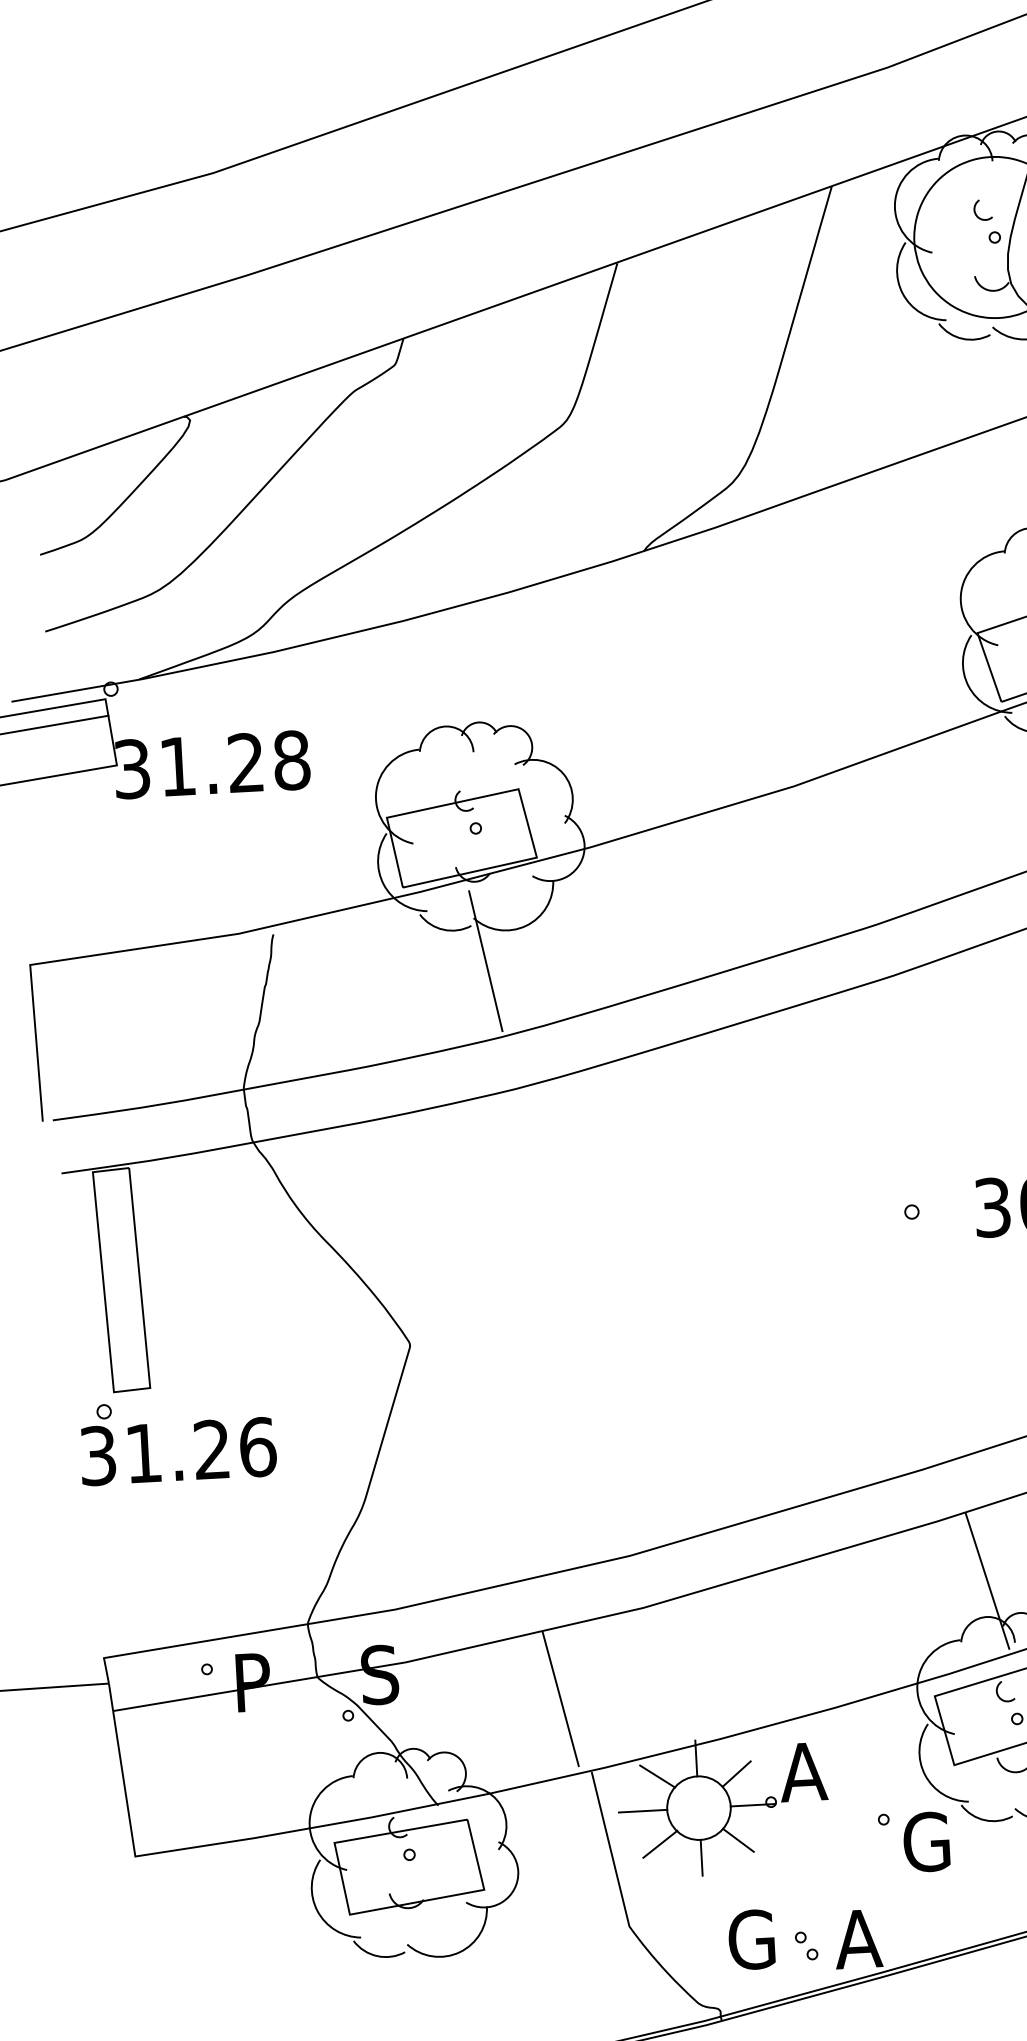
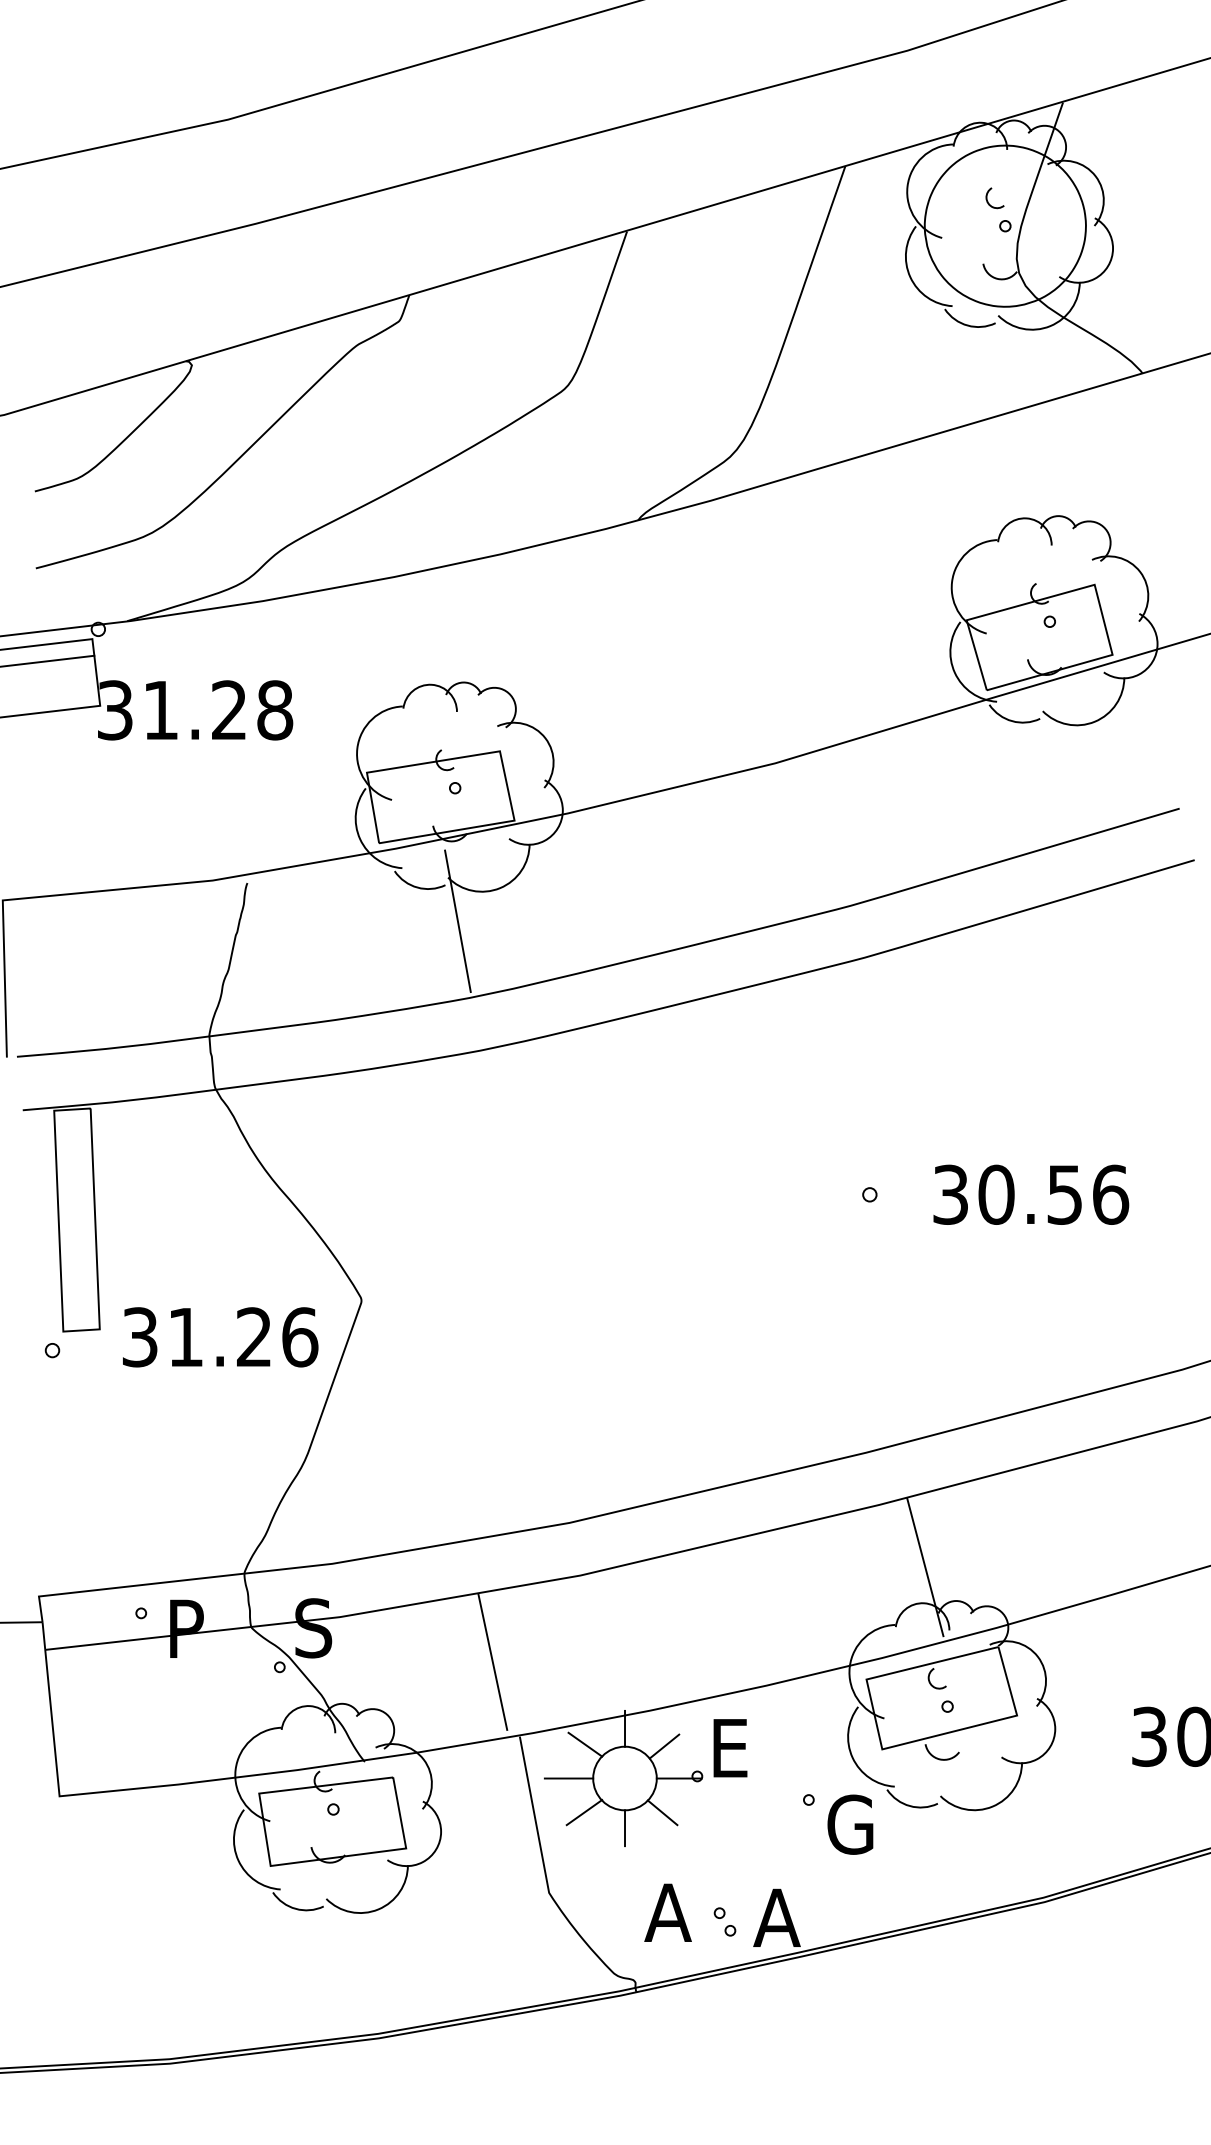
text: (178, 1451) -> (220, 1337), moved
text: (802, 1772) -> (730, 1748), A -> E
text: (749, 1939) -> (668, 1912), G -> A

